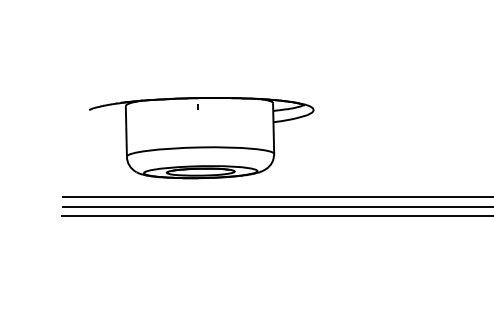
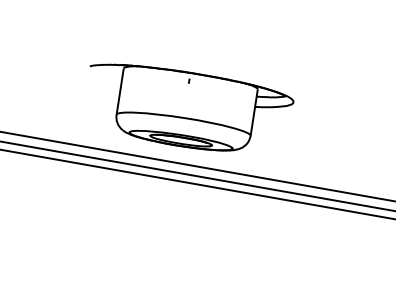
part: (201, 138) -> (187, 110), moved

